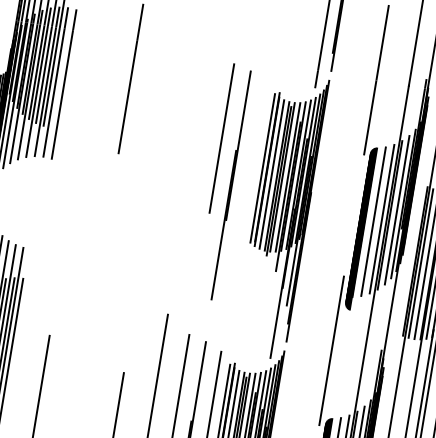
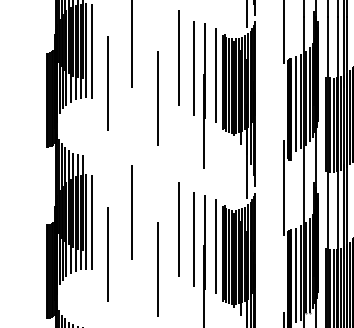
line: (199, 117) -> (178, 57), added
line: (80, 139) -> (107, 83), added
line: (253, 155) -> (215, 75), added
line: (155, 176) -> (157, 98), added
line: (86, 348) -> (132, 211), added
line: (19, 355) -> (91, 222), added

